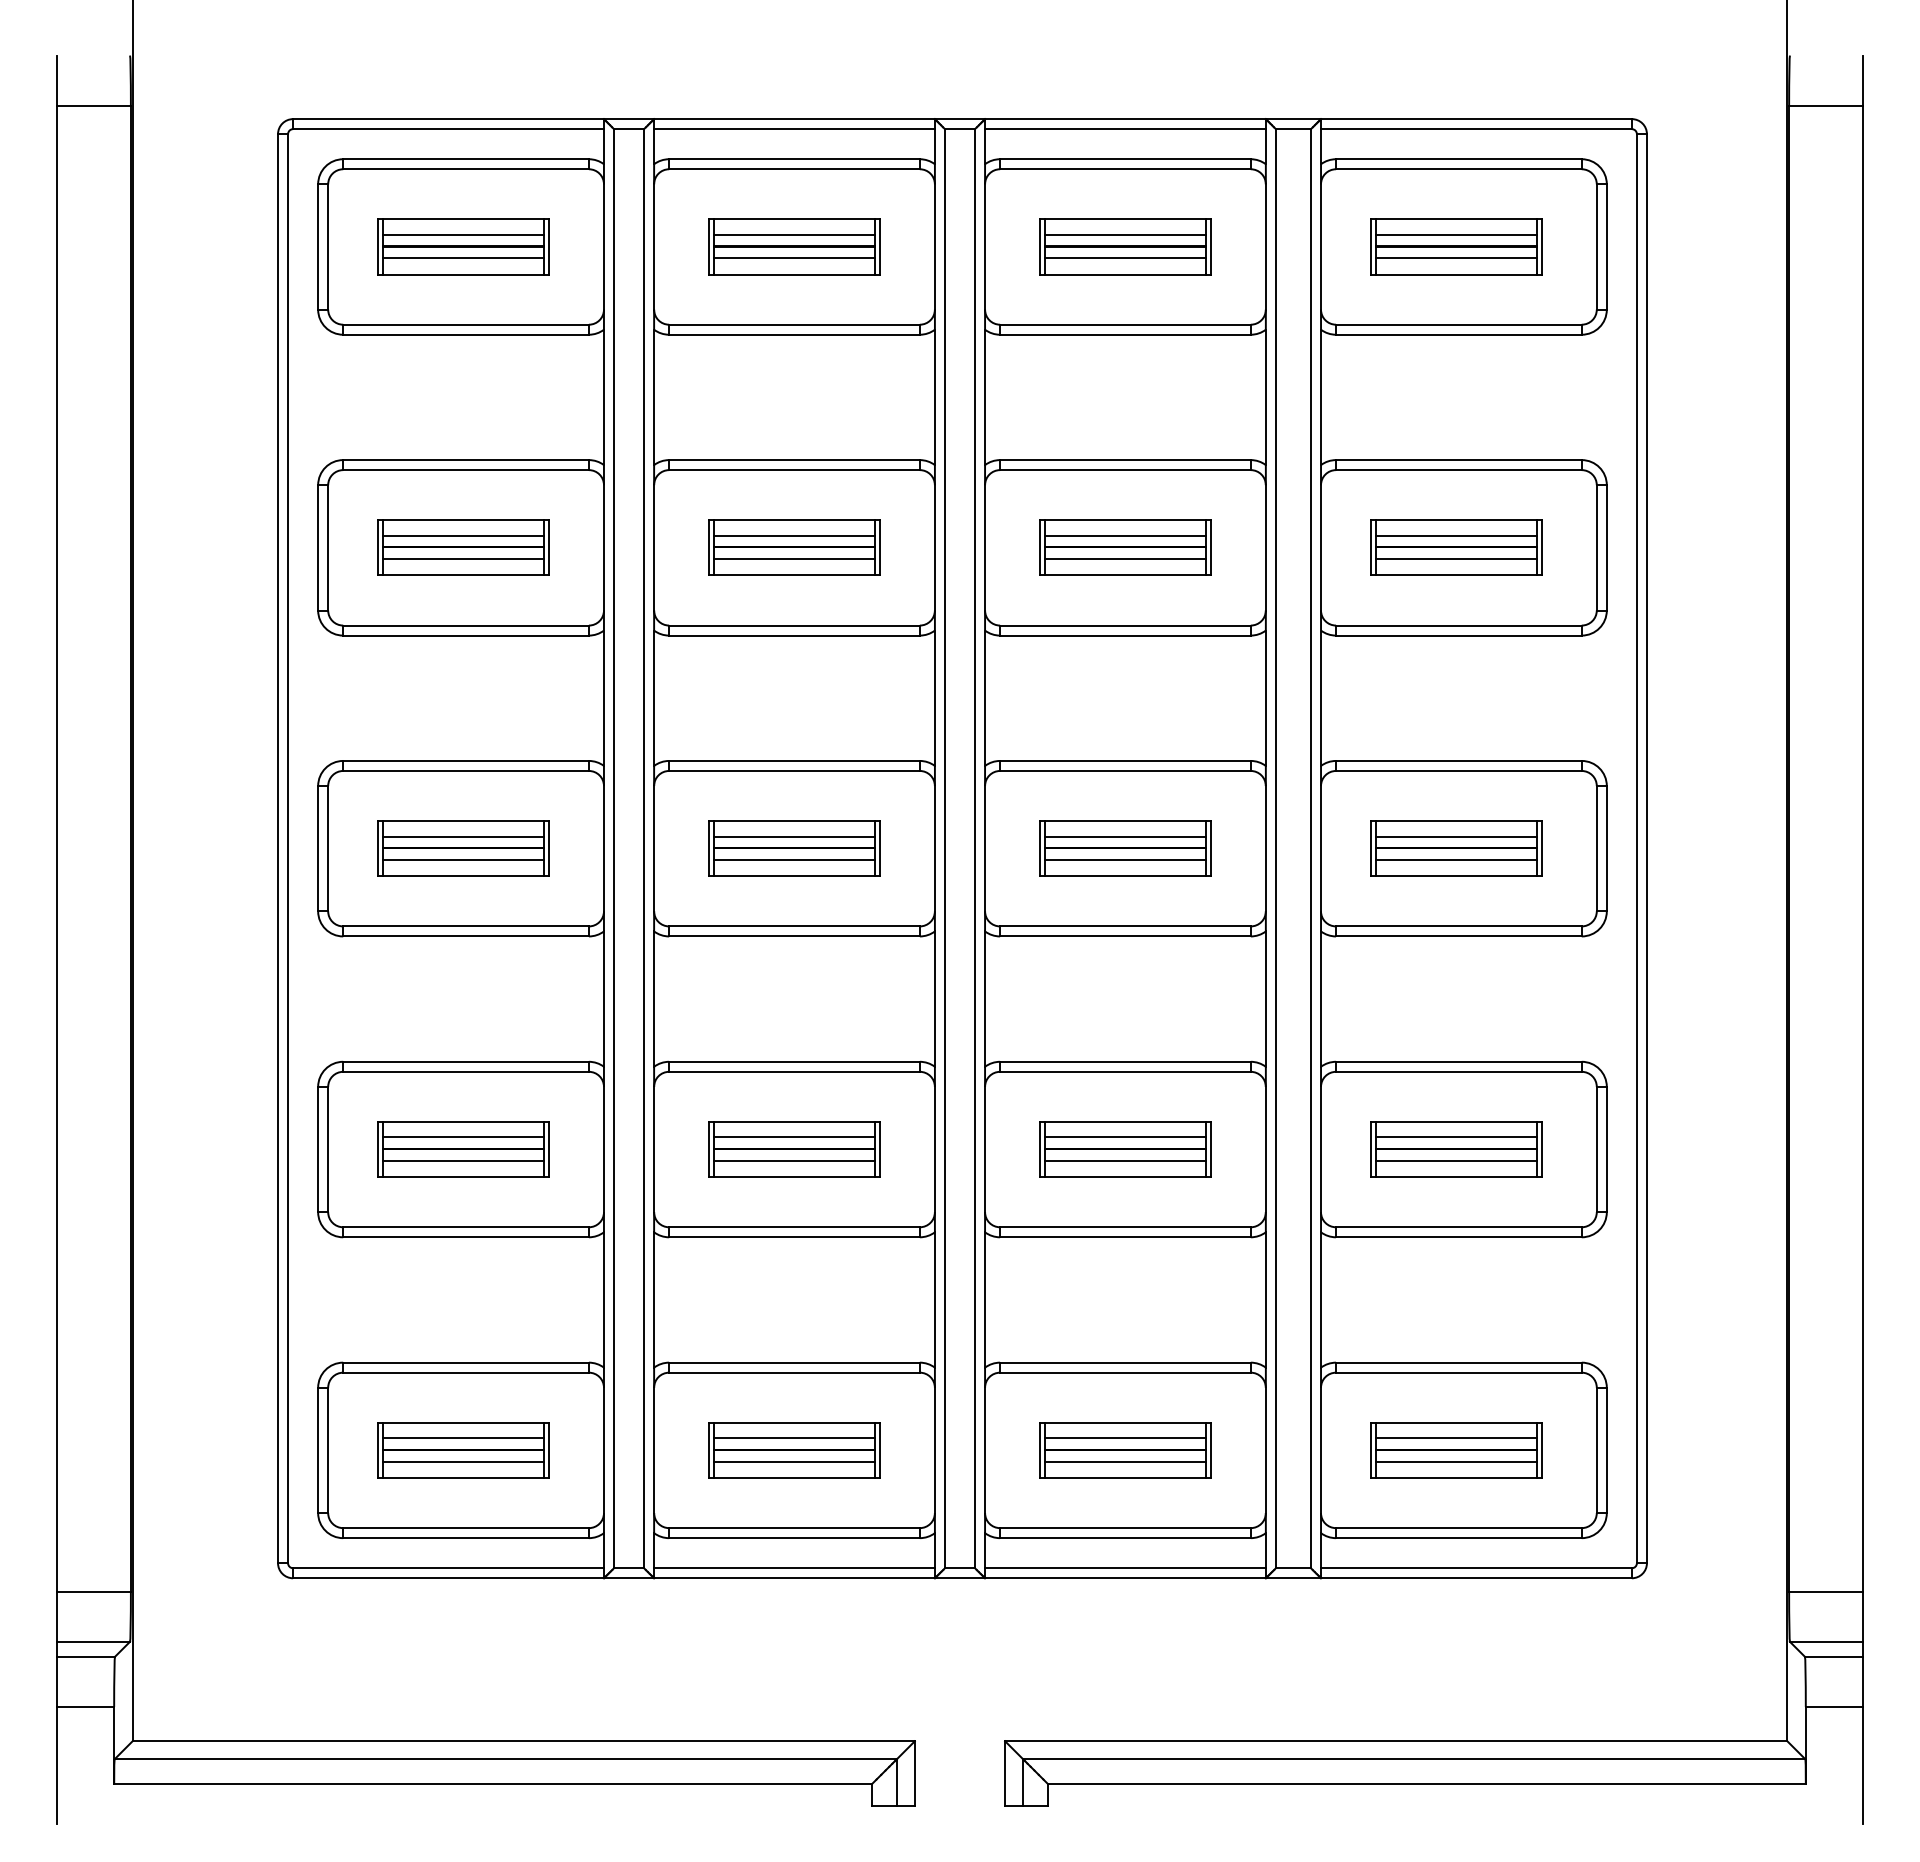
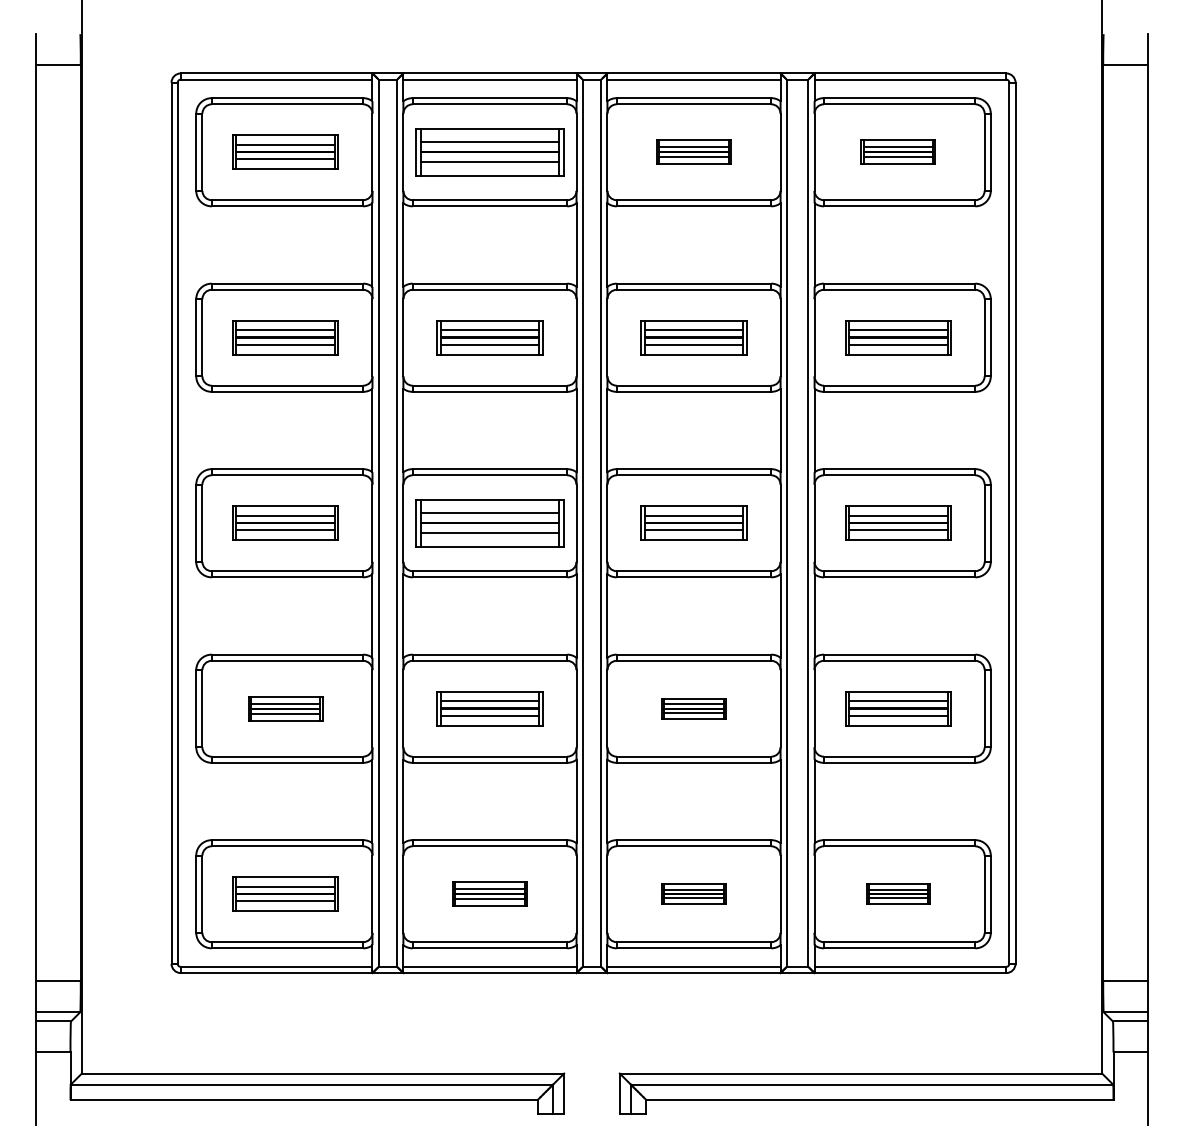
part: (793, 245) -> (489, 151), size x1.4
part: (1124, 245) -> (693, 151), size x0.7
part: (1457, 245) -> (898, 151), size x0.7
part: (793, 847) -> (489, 522), size x1.4
part: (462, 1149) -> (285, 708), size x0.7
part: (1124, 1149) -> (693, 708), size x0.6
part: (793, 1449) -> (489, 893), size x0.7
part: (1124, 1449) -> (693, 893), size x0.6
part: (1457, 1449) -> (898, 893), size x0.6

